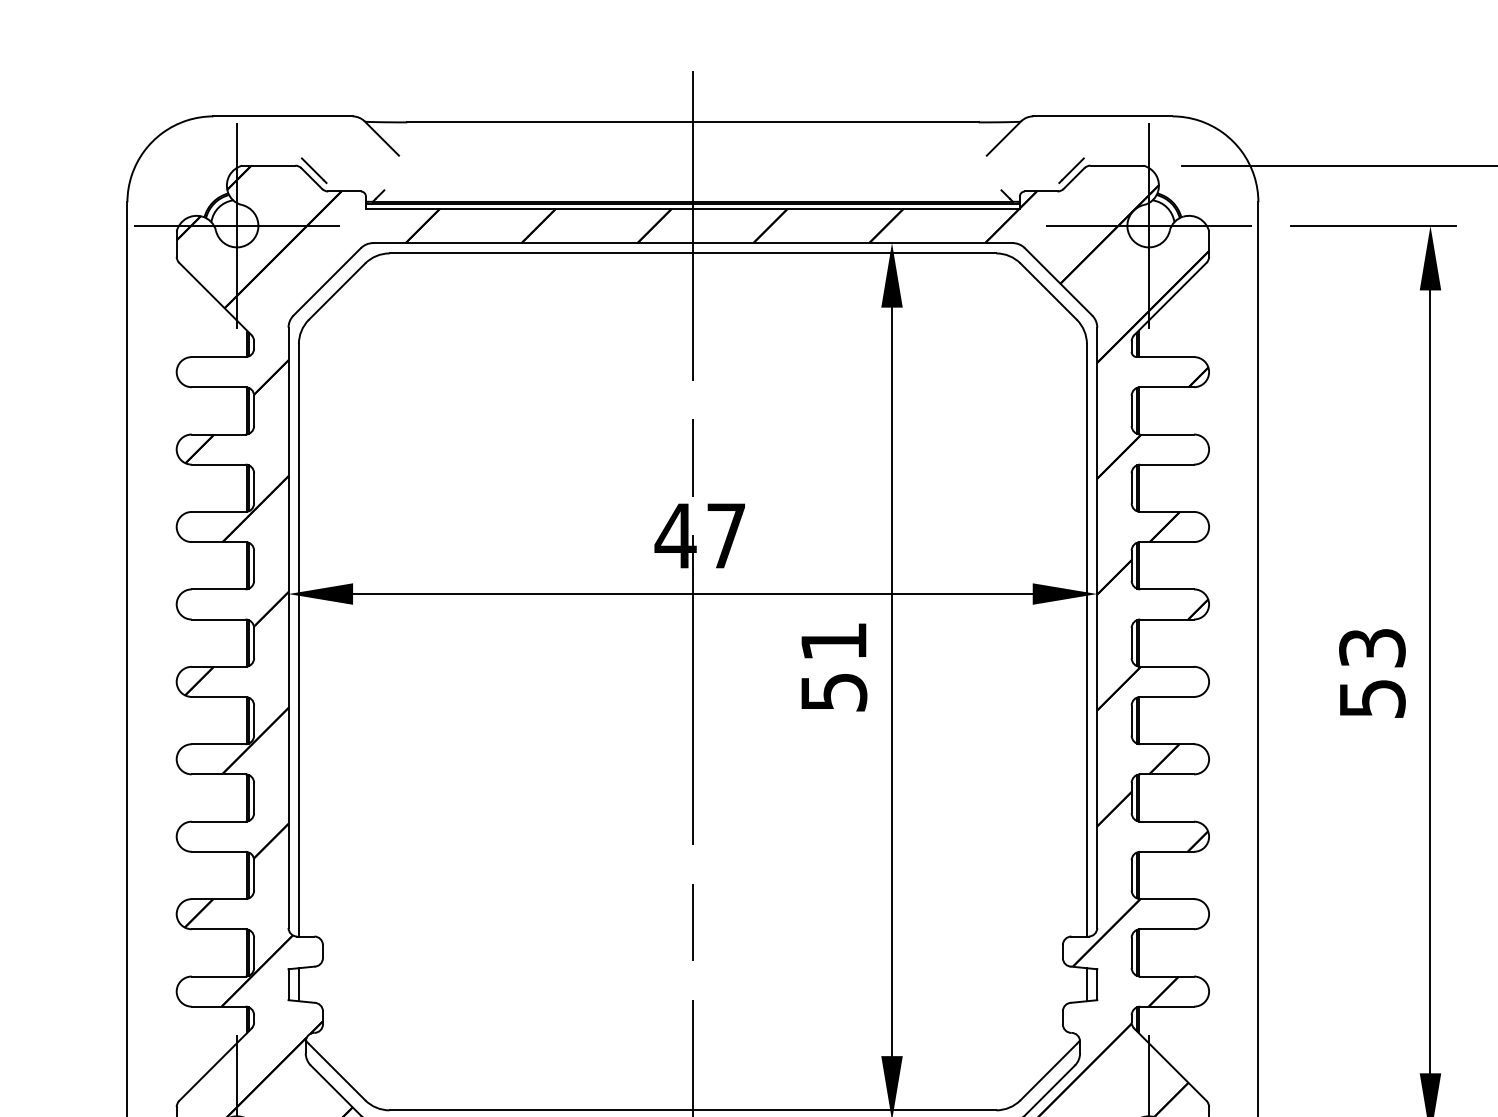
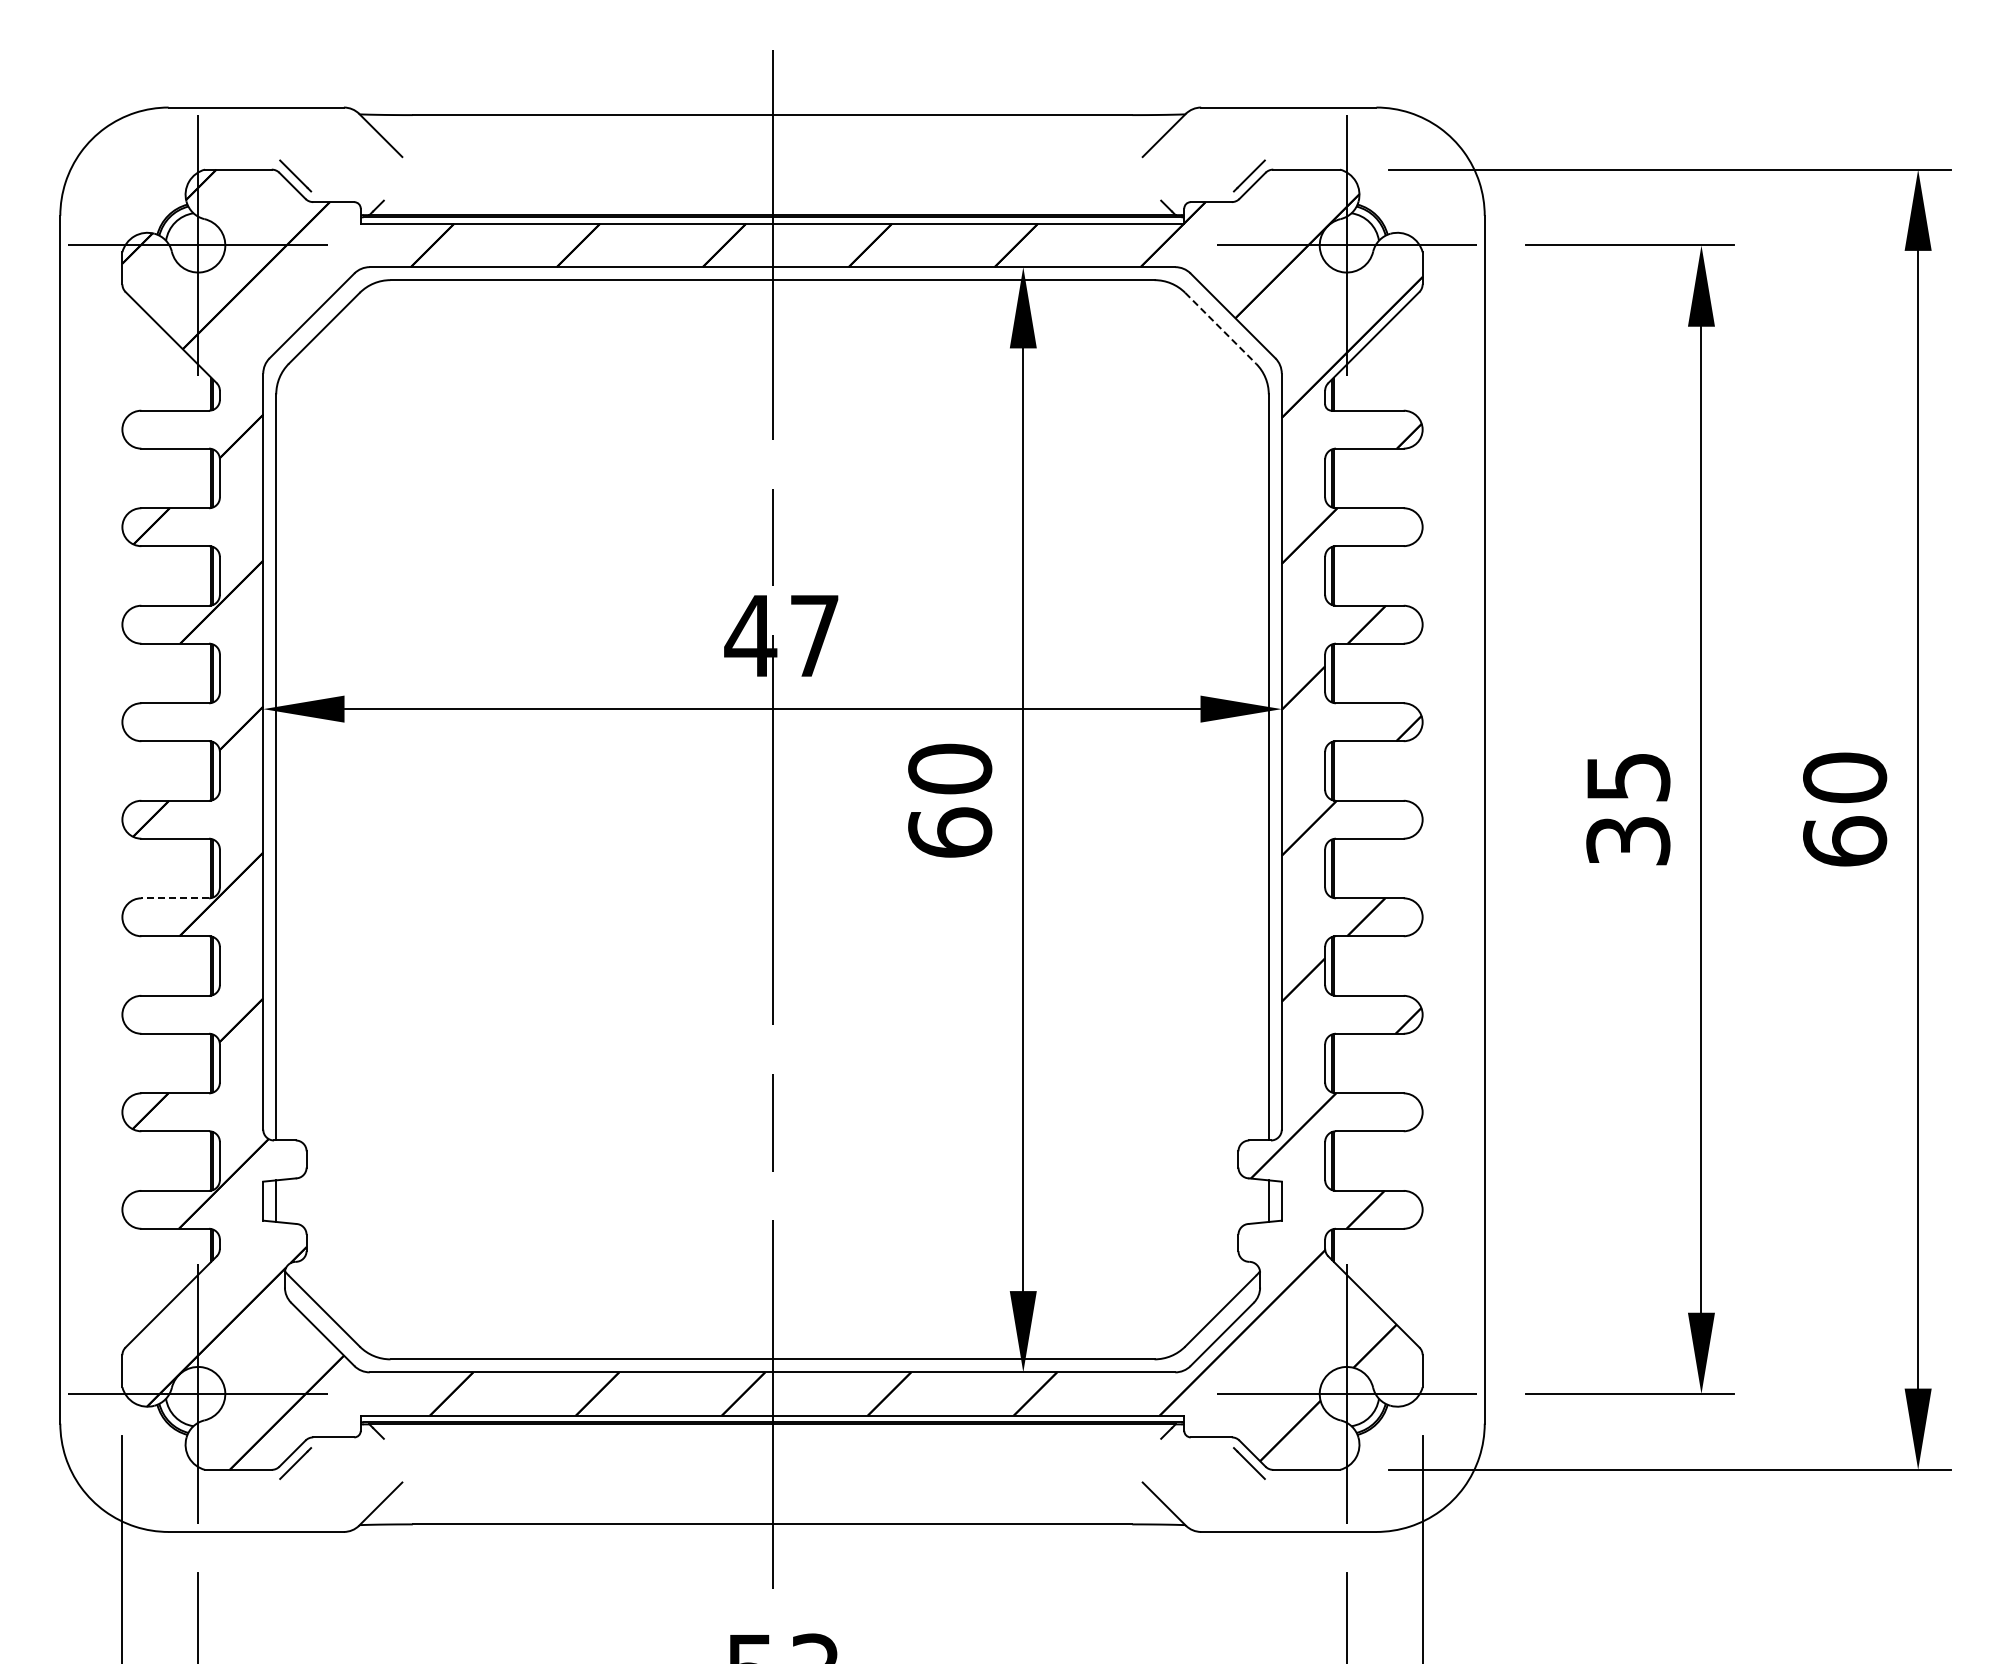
line: (1049, 291) -> (1221, 328), solid -> dashed
text: (834, 666) -> (950, 800), 51 -> 60
text: (1371, 673) -> (1627, 809), 53 -> 35
line: (218, 744) -> (175, 898), solid -> dashed

